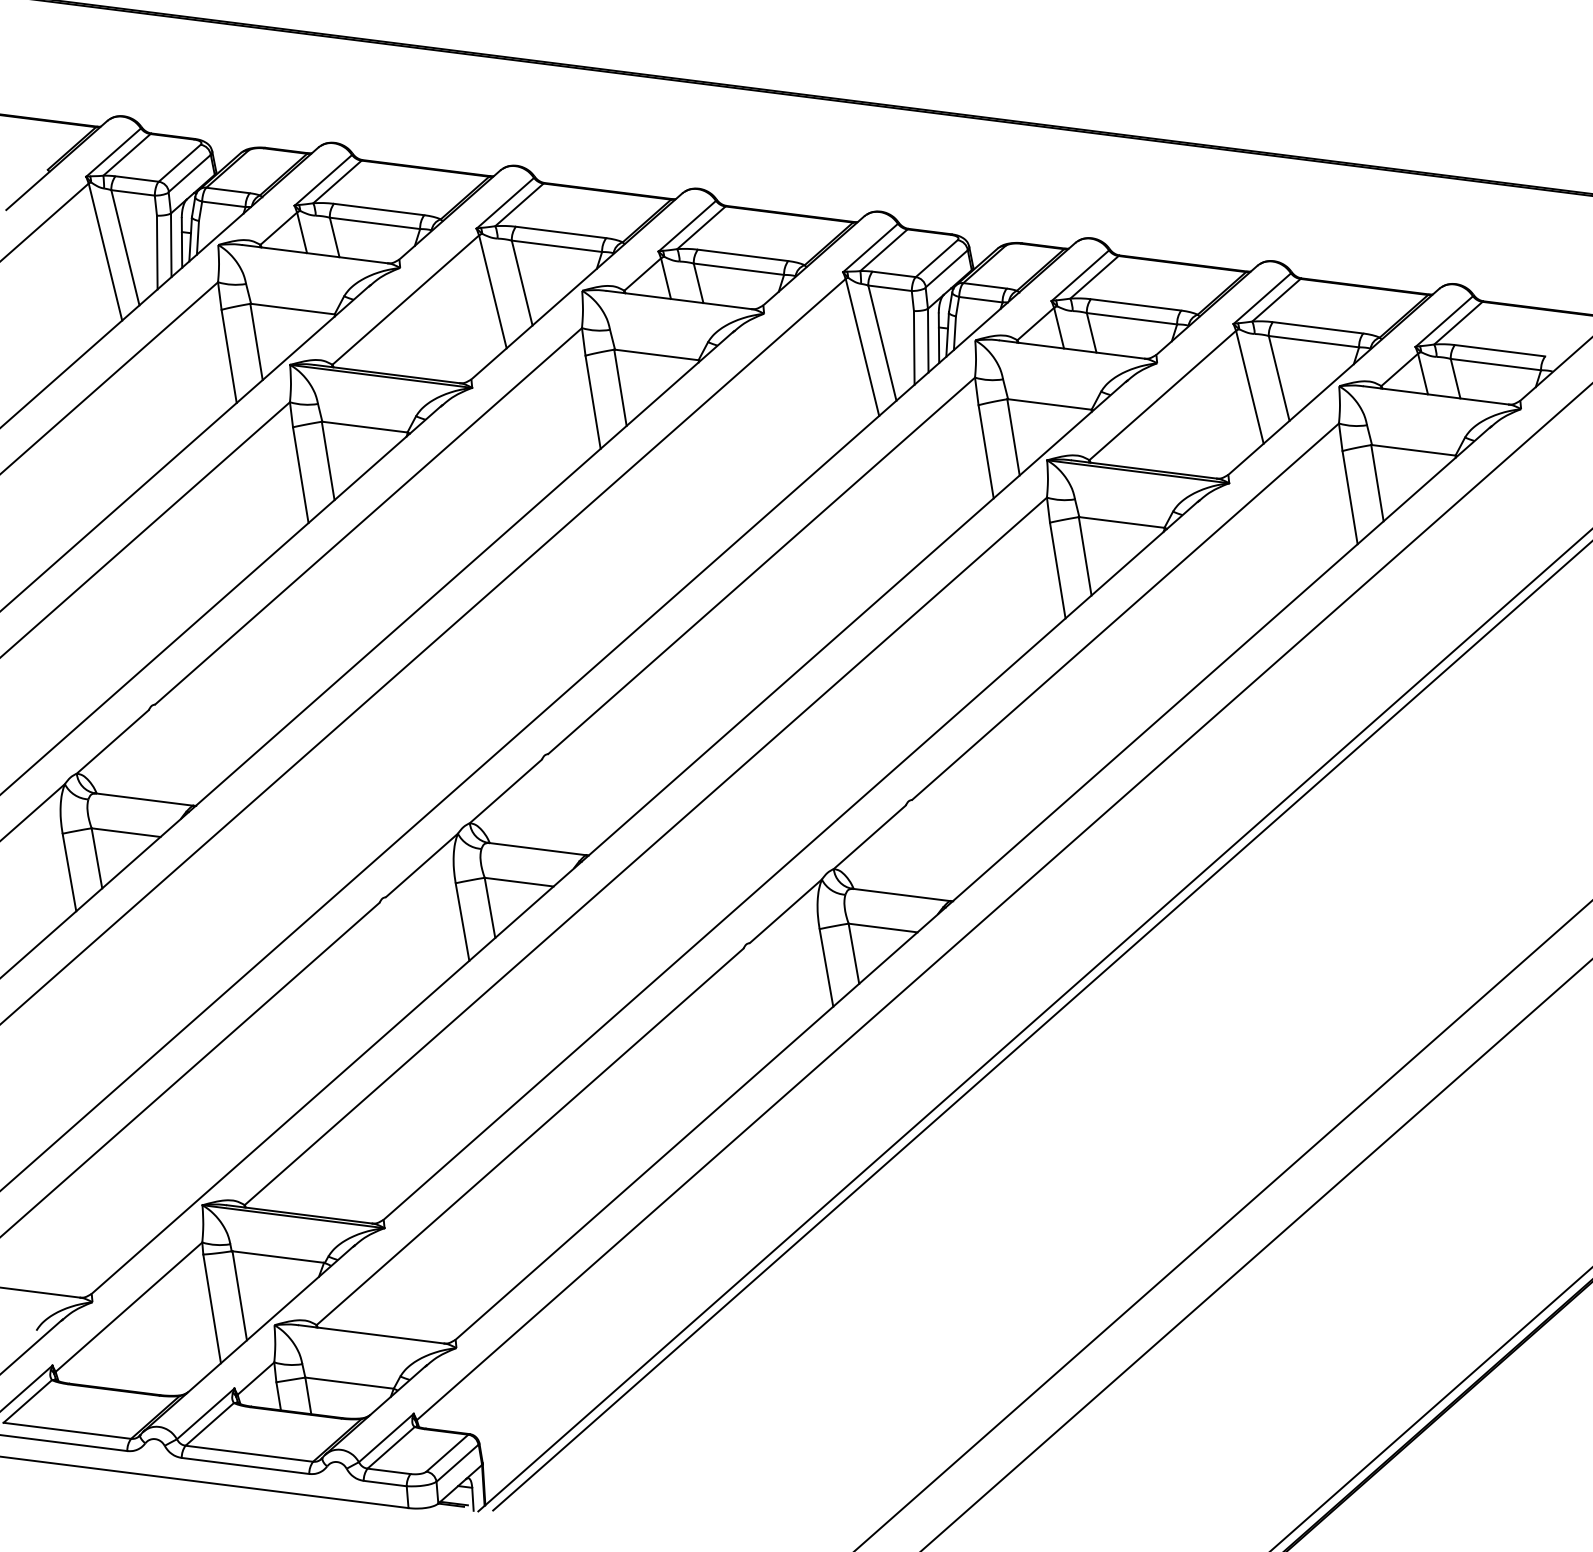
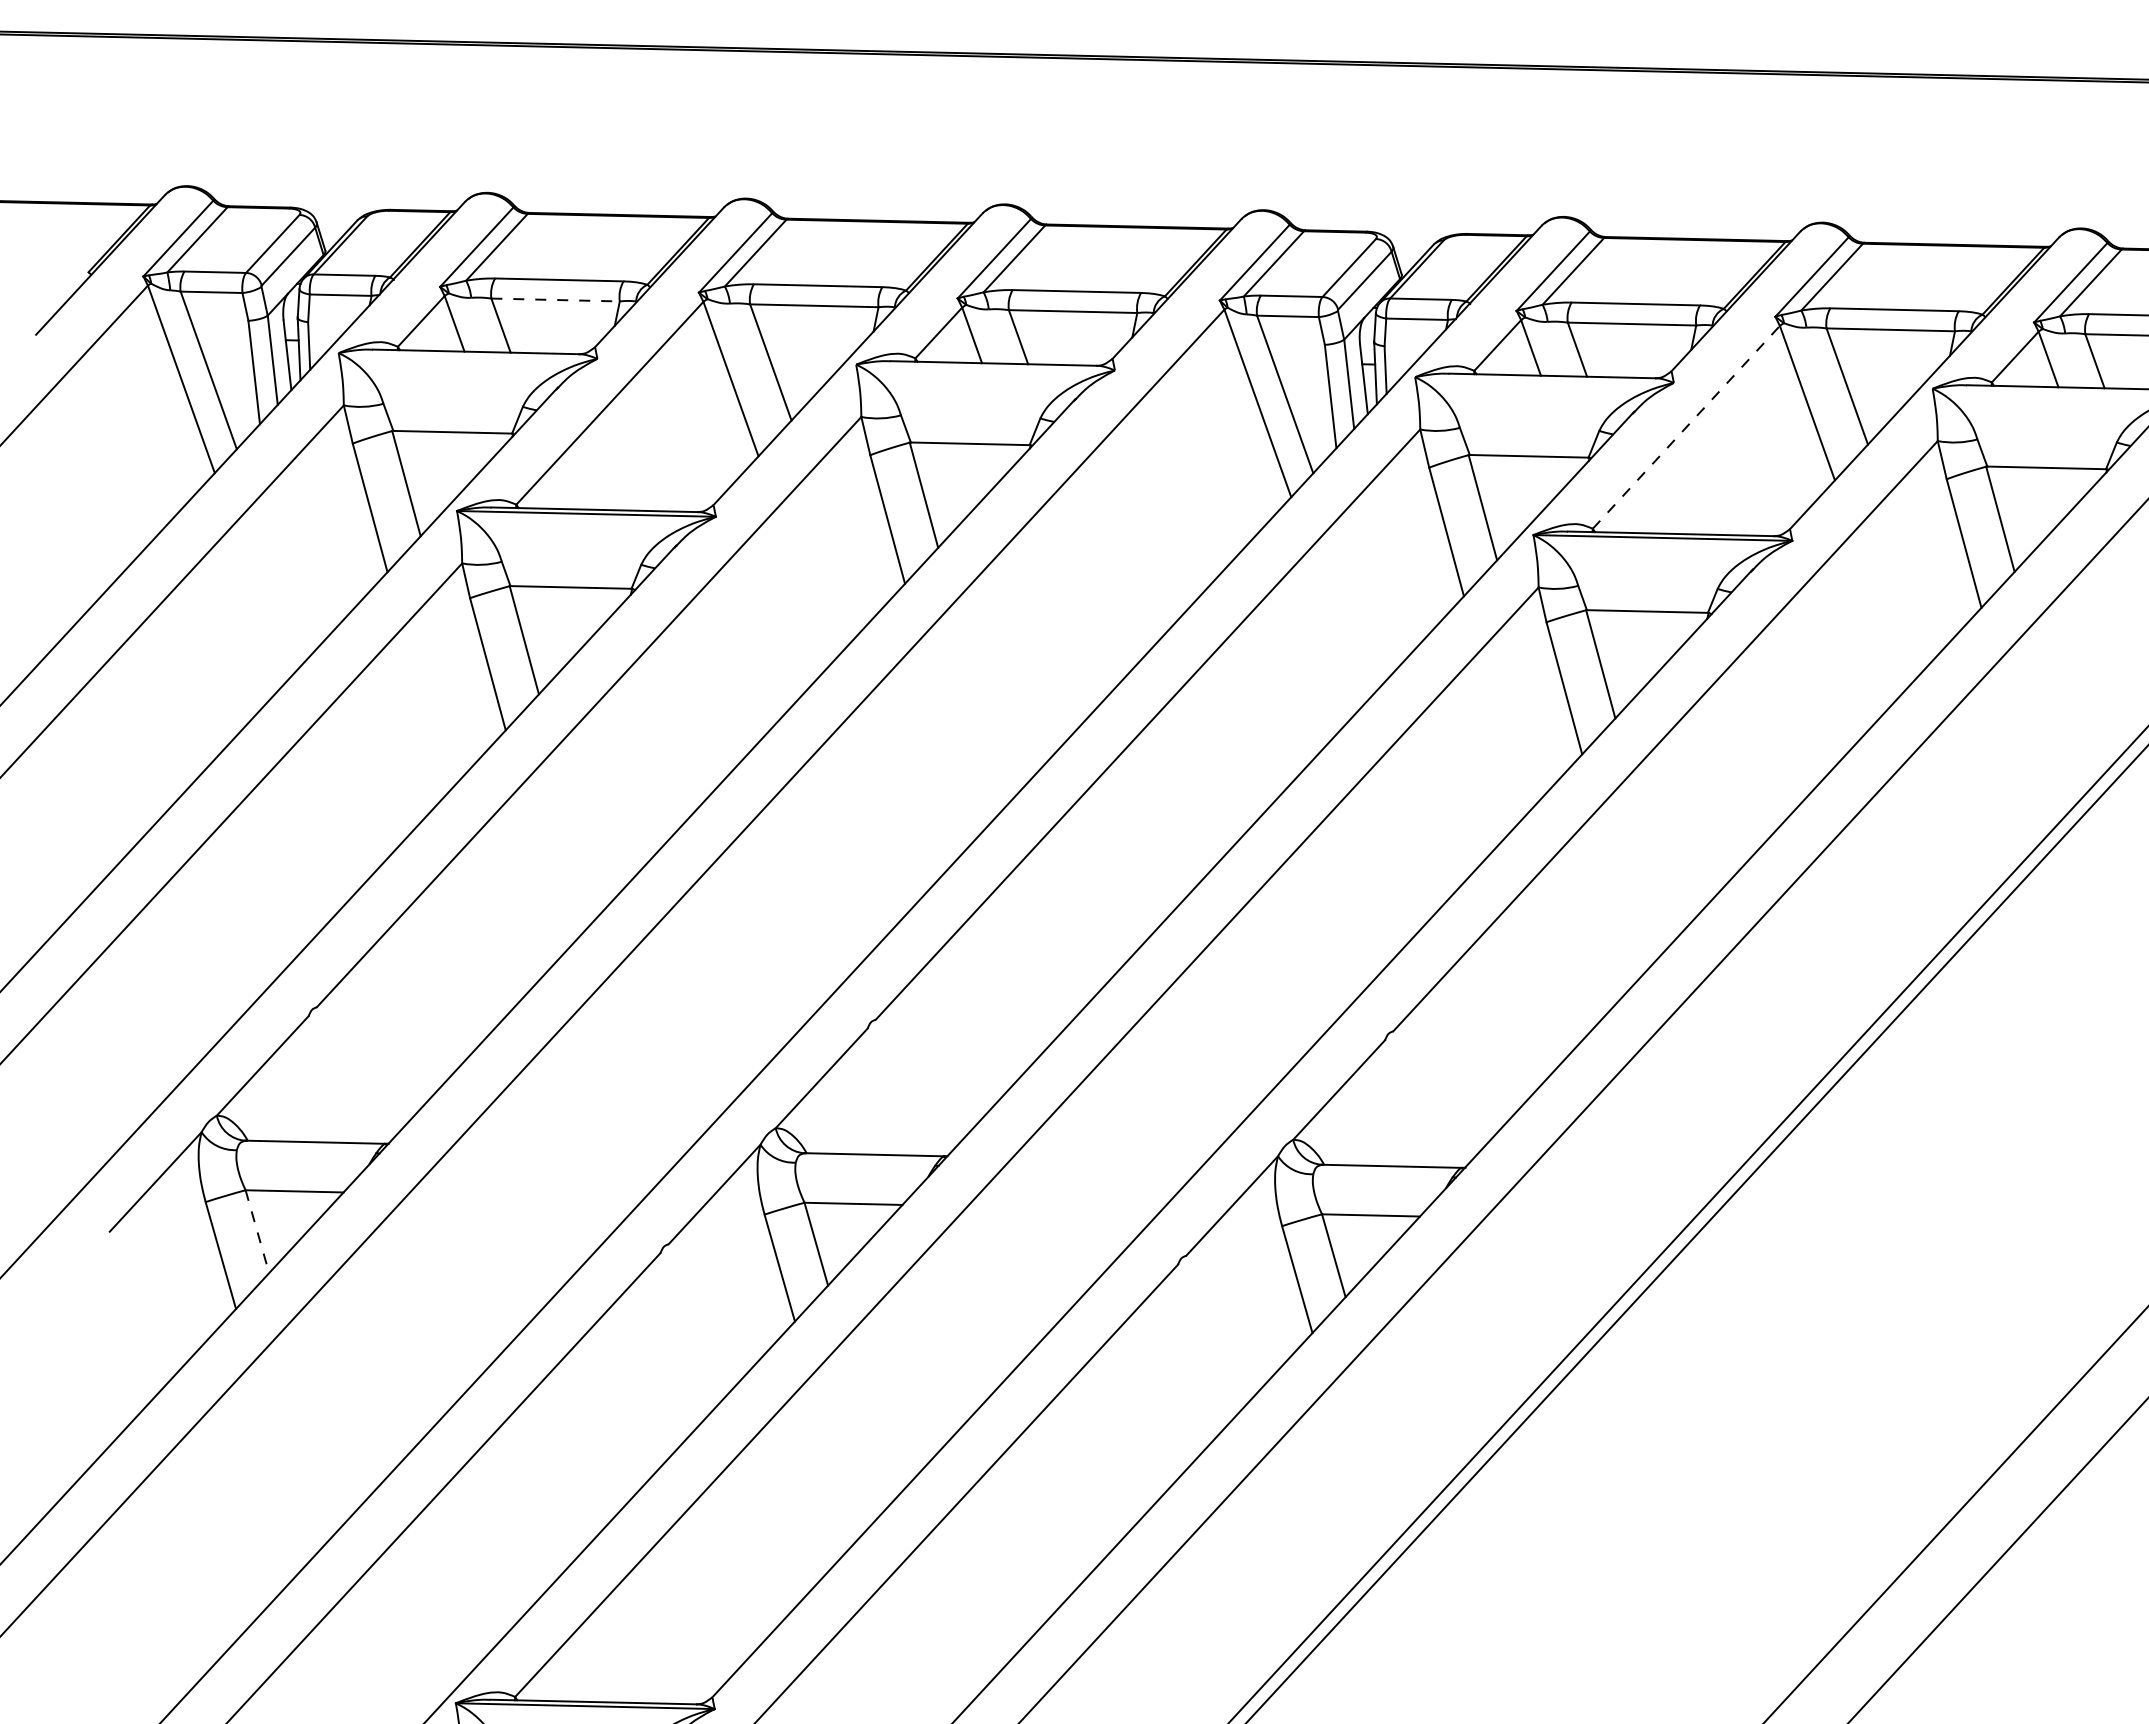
line: (375, 223) -> (556, 300), solid -> dashed
line: (1162, 395) -> (1685, 427), solid -> dashed
line: (96, 858) -> (256, 1231), solid -> dashed

